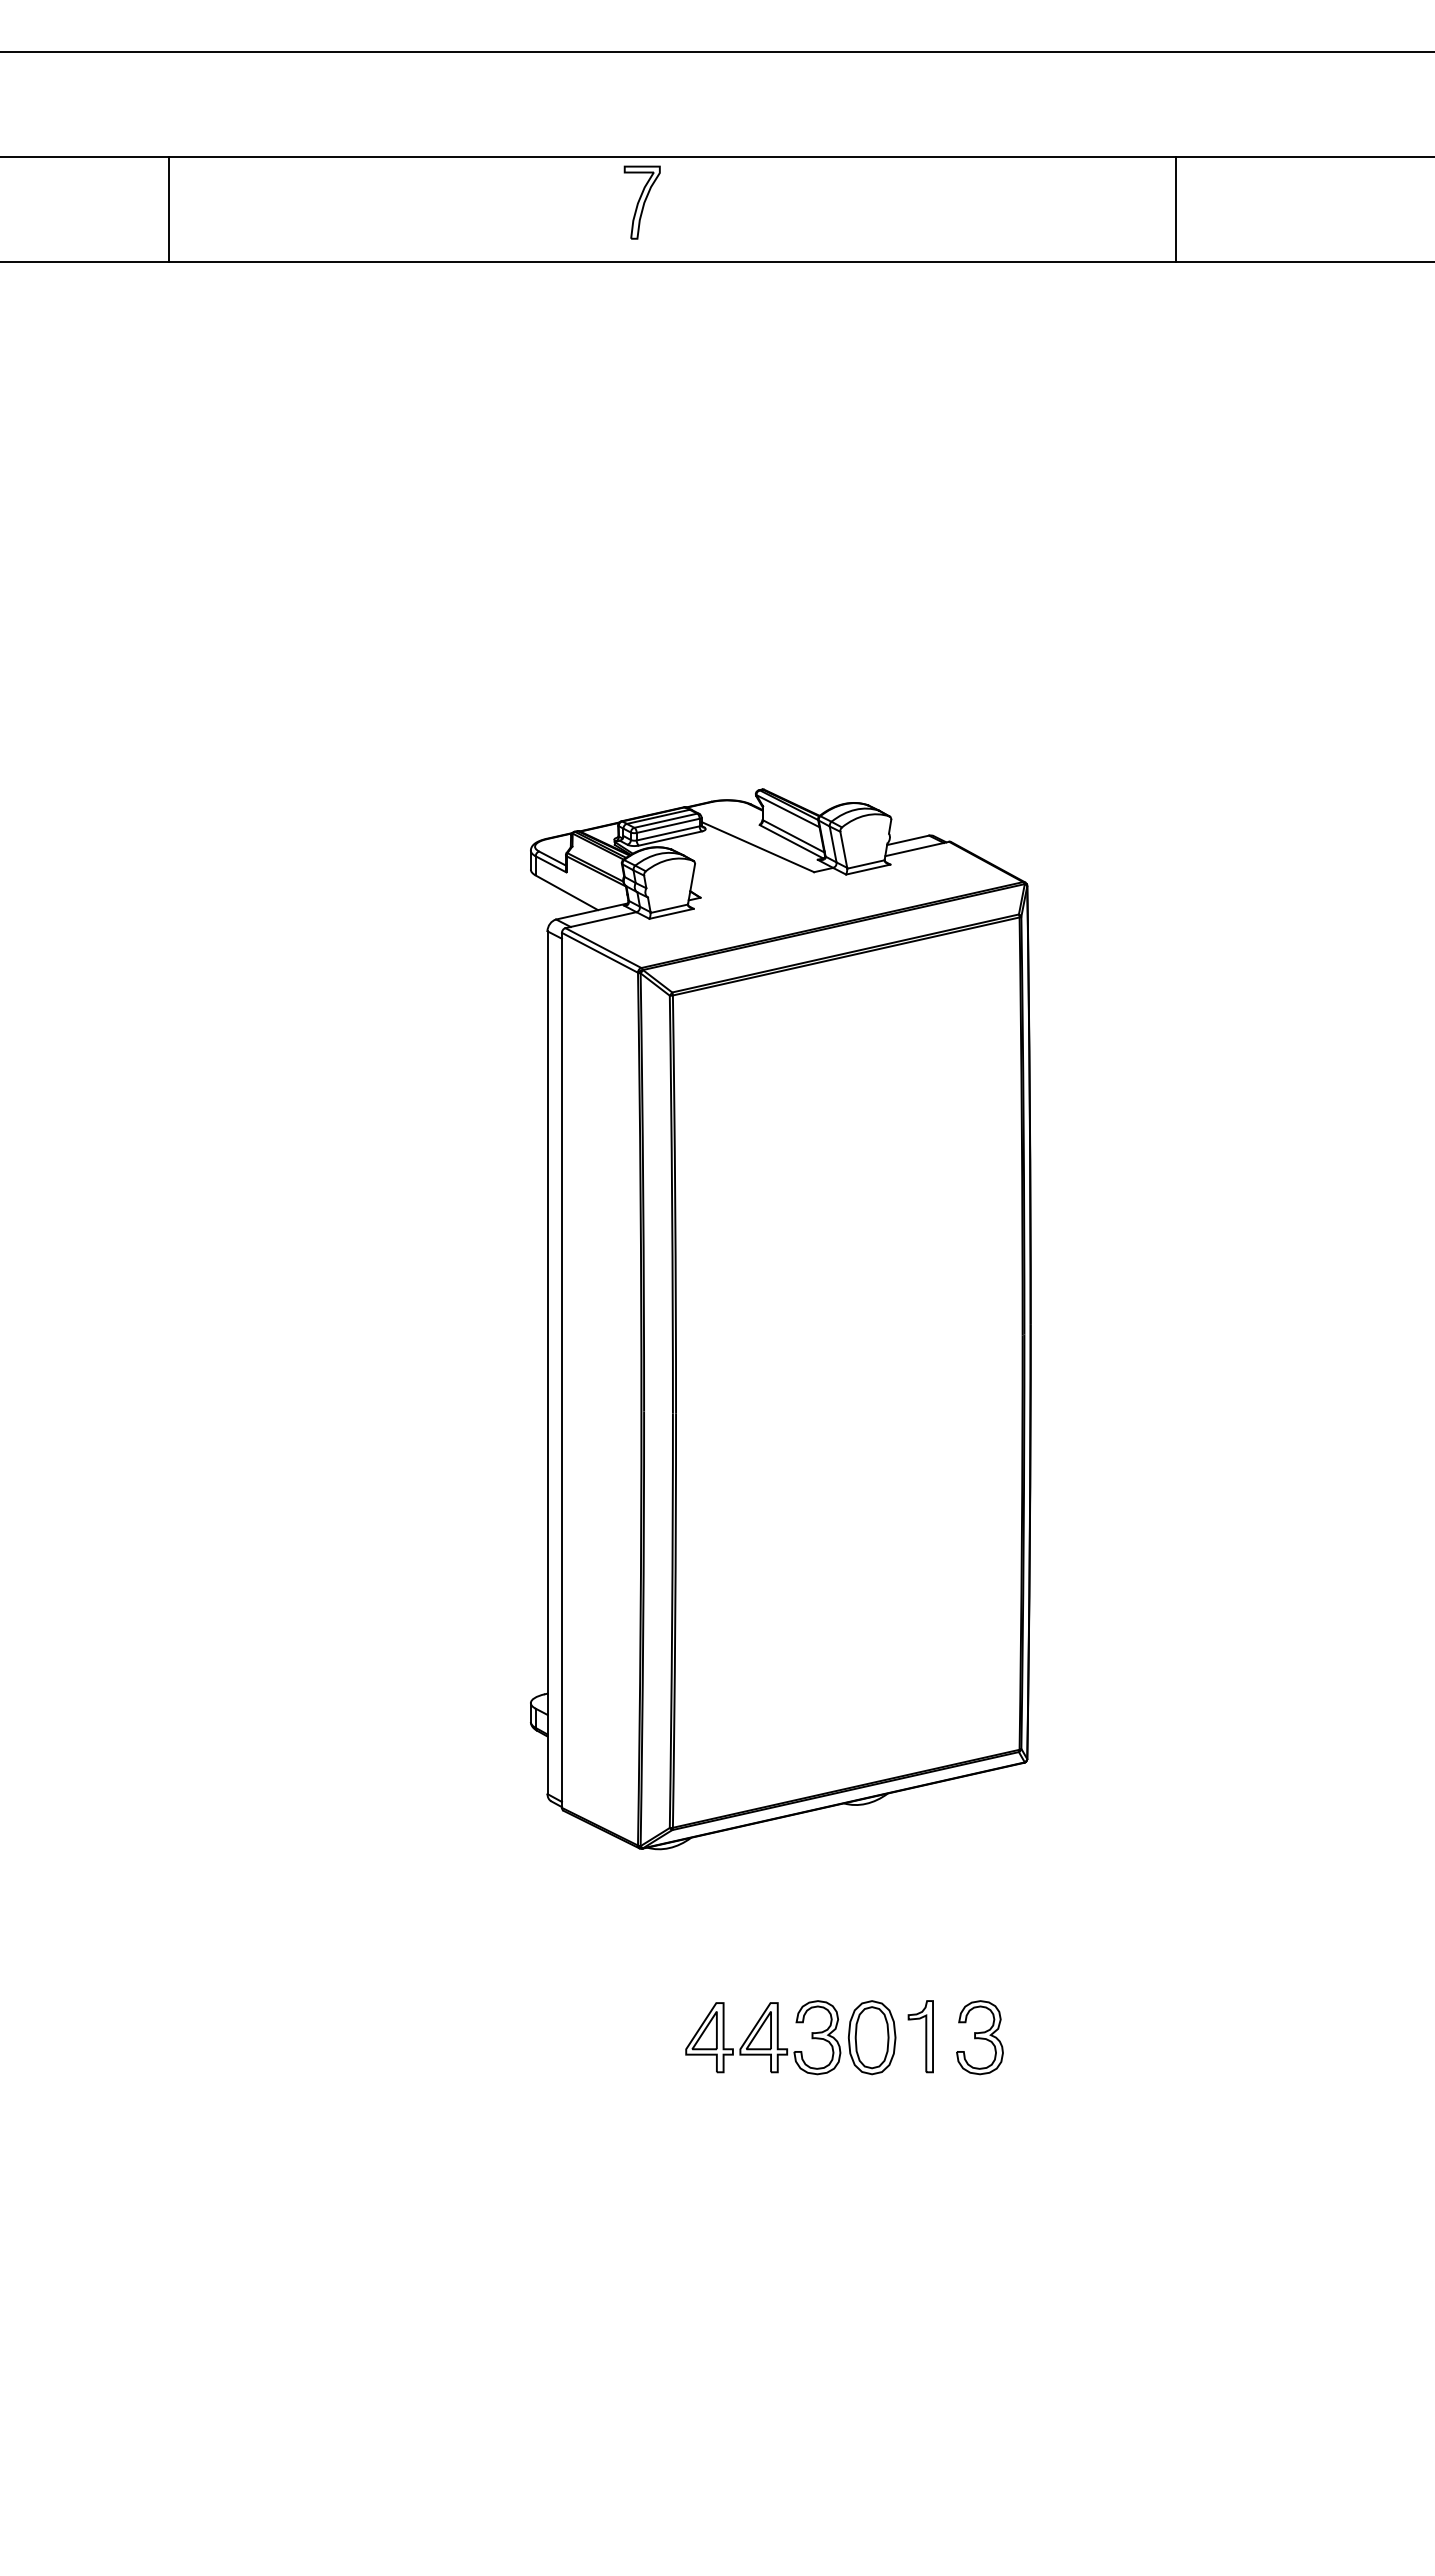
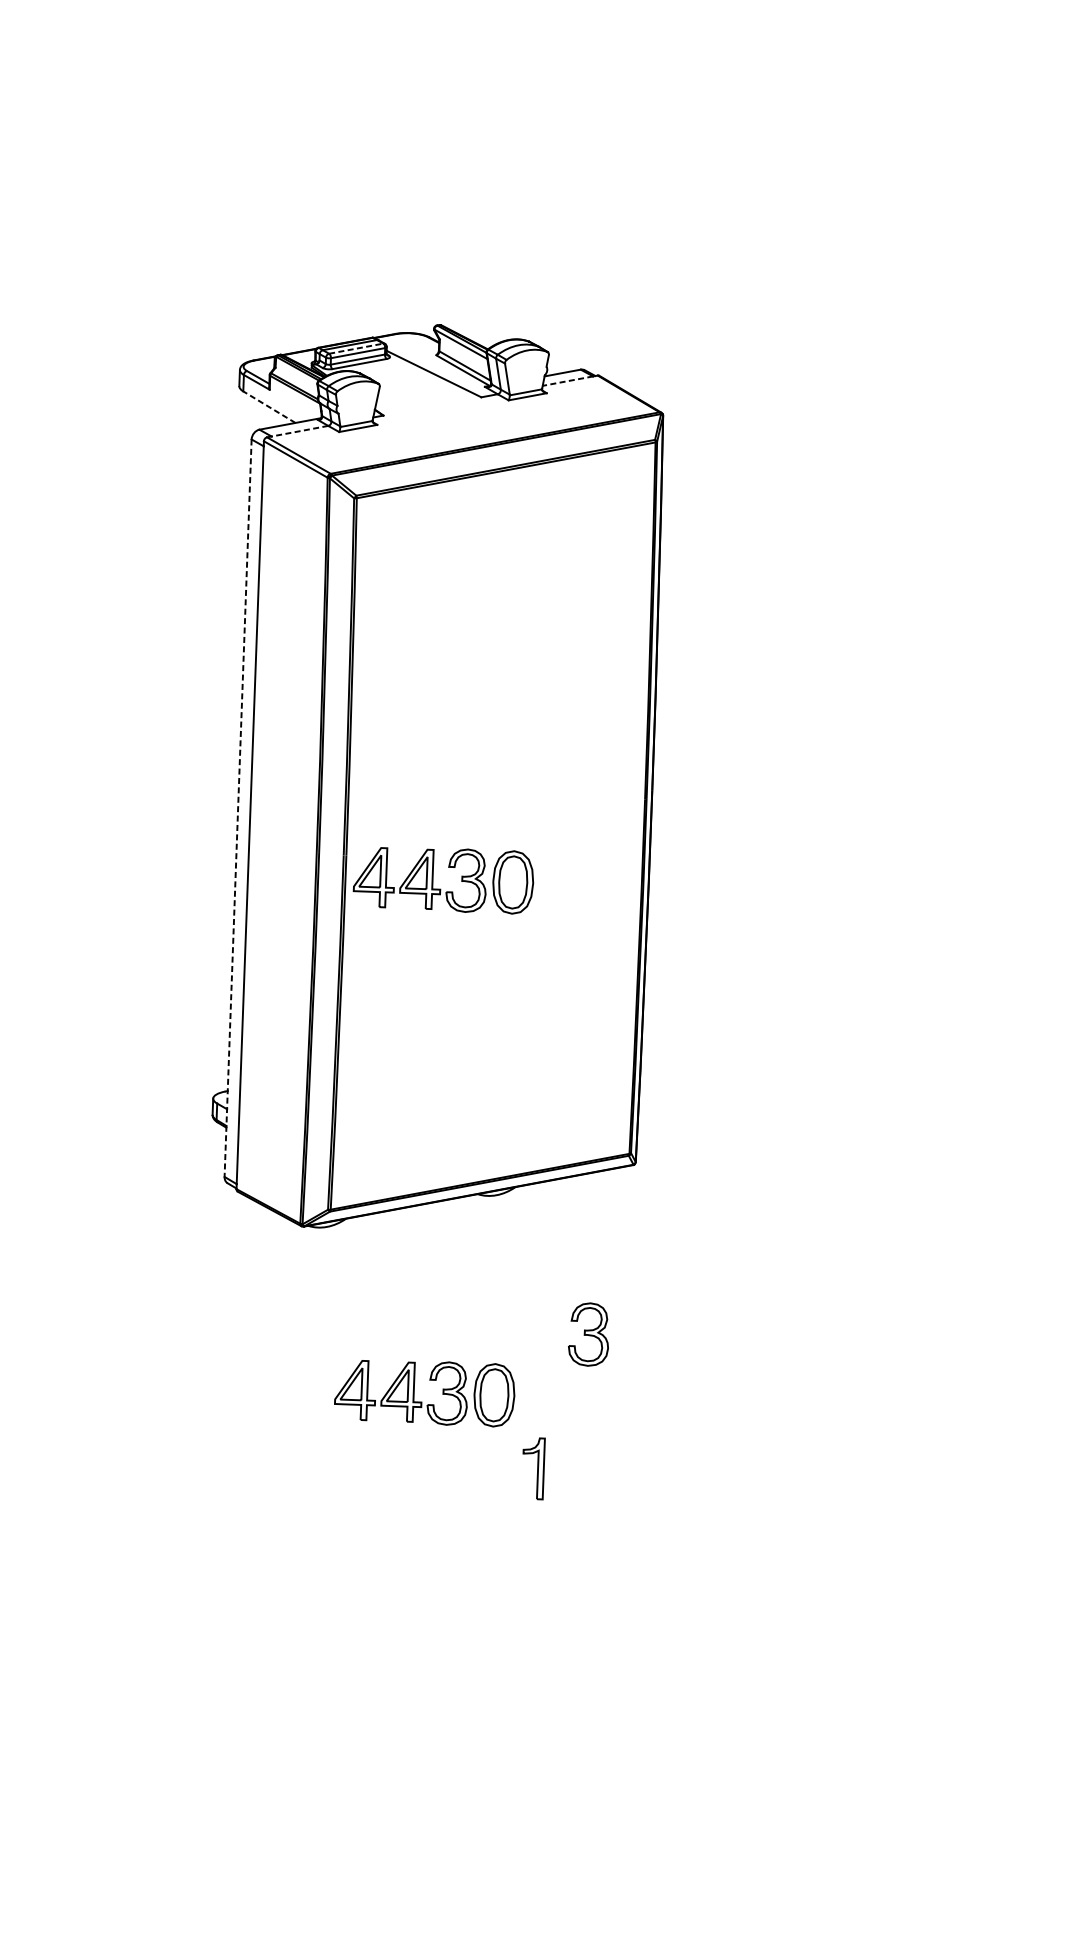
line: (666, 820) -> (356, 348), solid -> dashed
line: (914, 849) -> (567, 381), solid -> dashed
line: (566, 892) -> (269, 406), solid -> dashed
line: (603, 919) -> (299, 431), solid -> dashed
line: (547, 1363) -> (238, 808), solid -> dashed
part: (787, 1448) -> (440, 889), added
part: (920, 2036) -> (533, 1468), moved
part: (979, 2037) -> (588, 1334), moved

